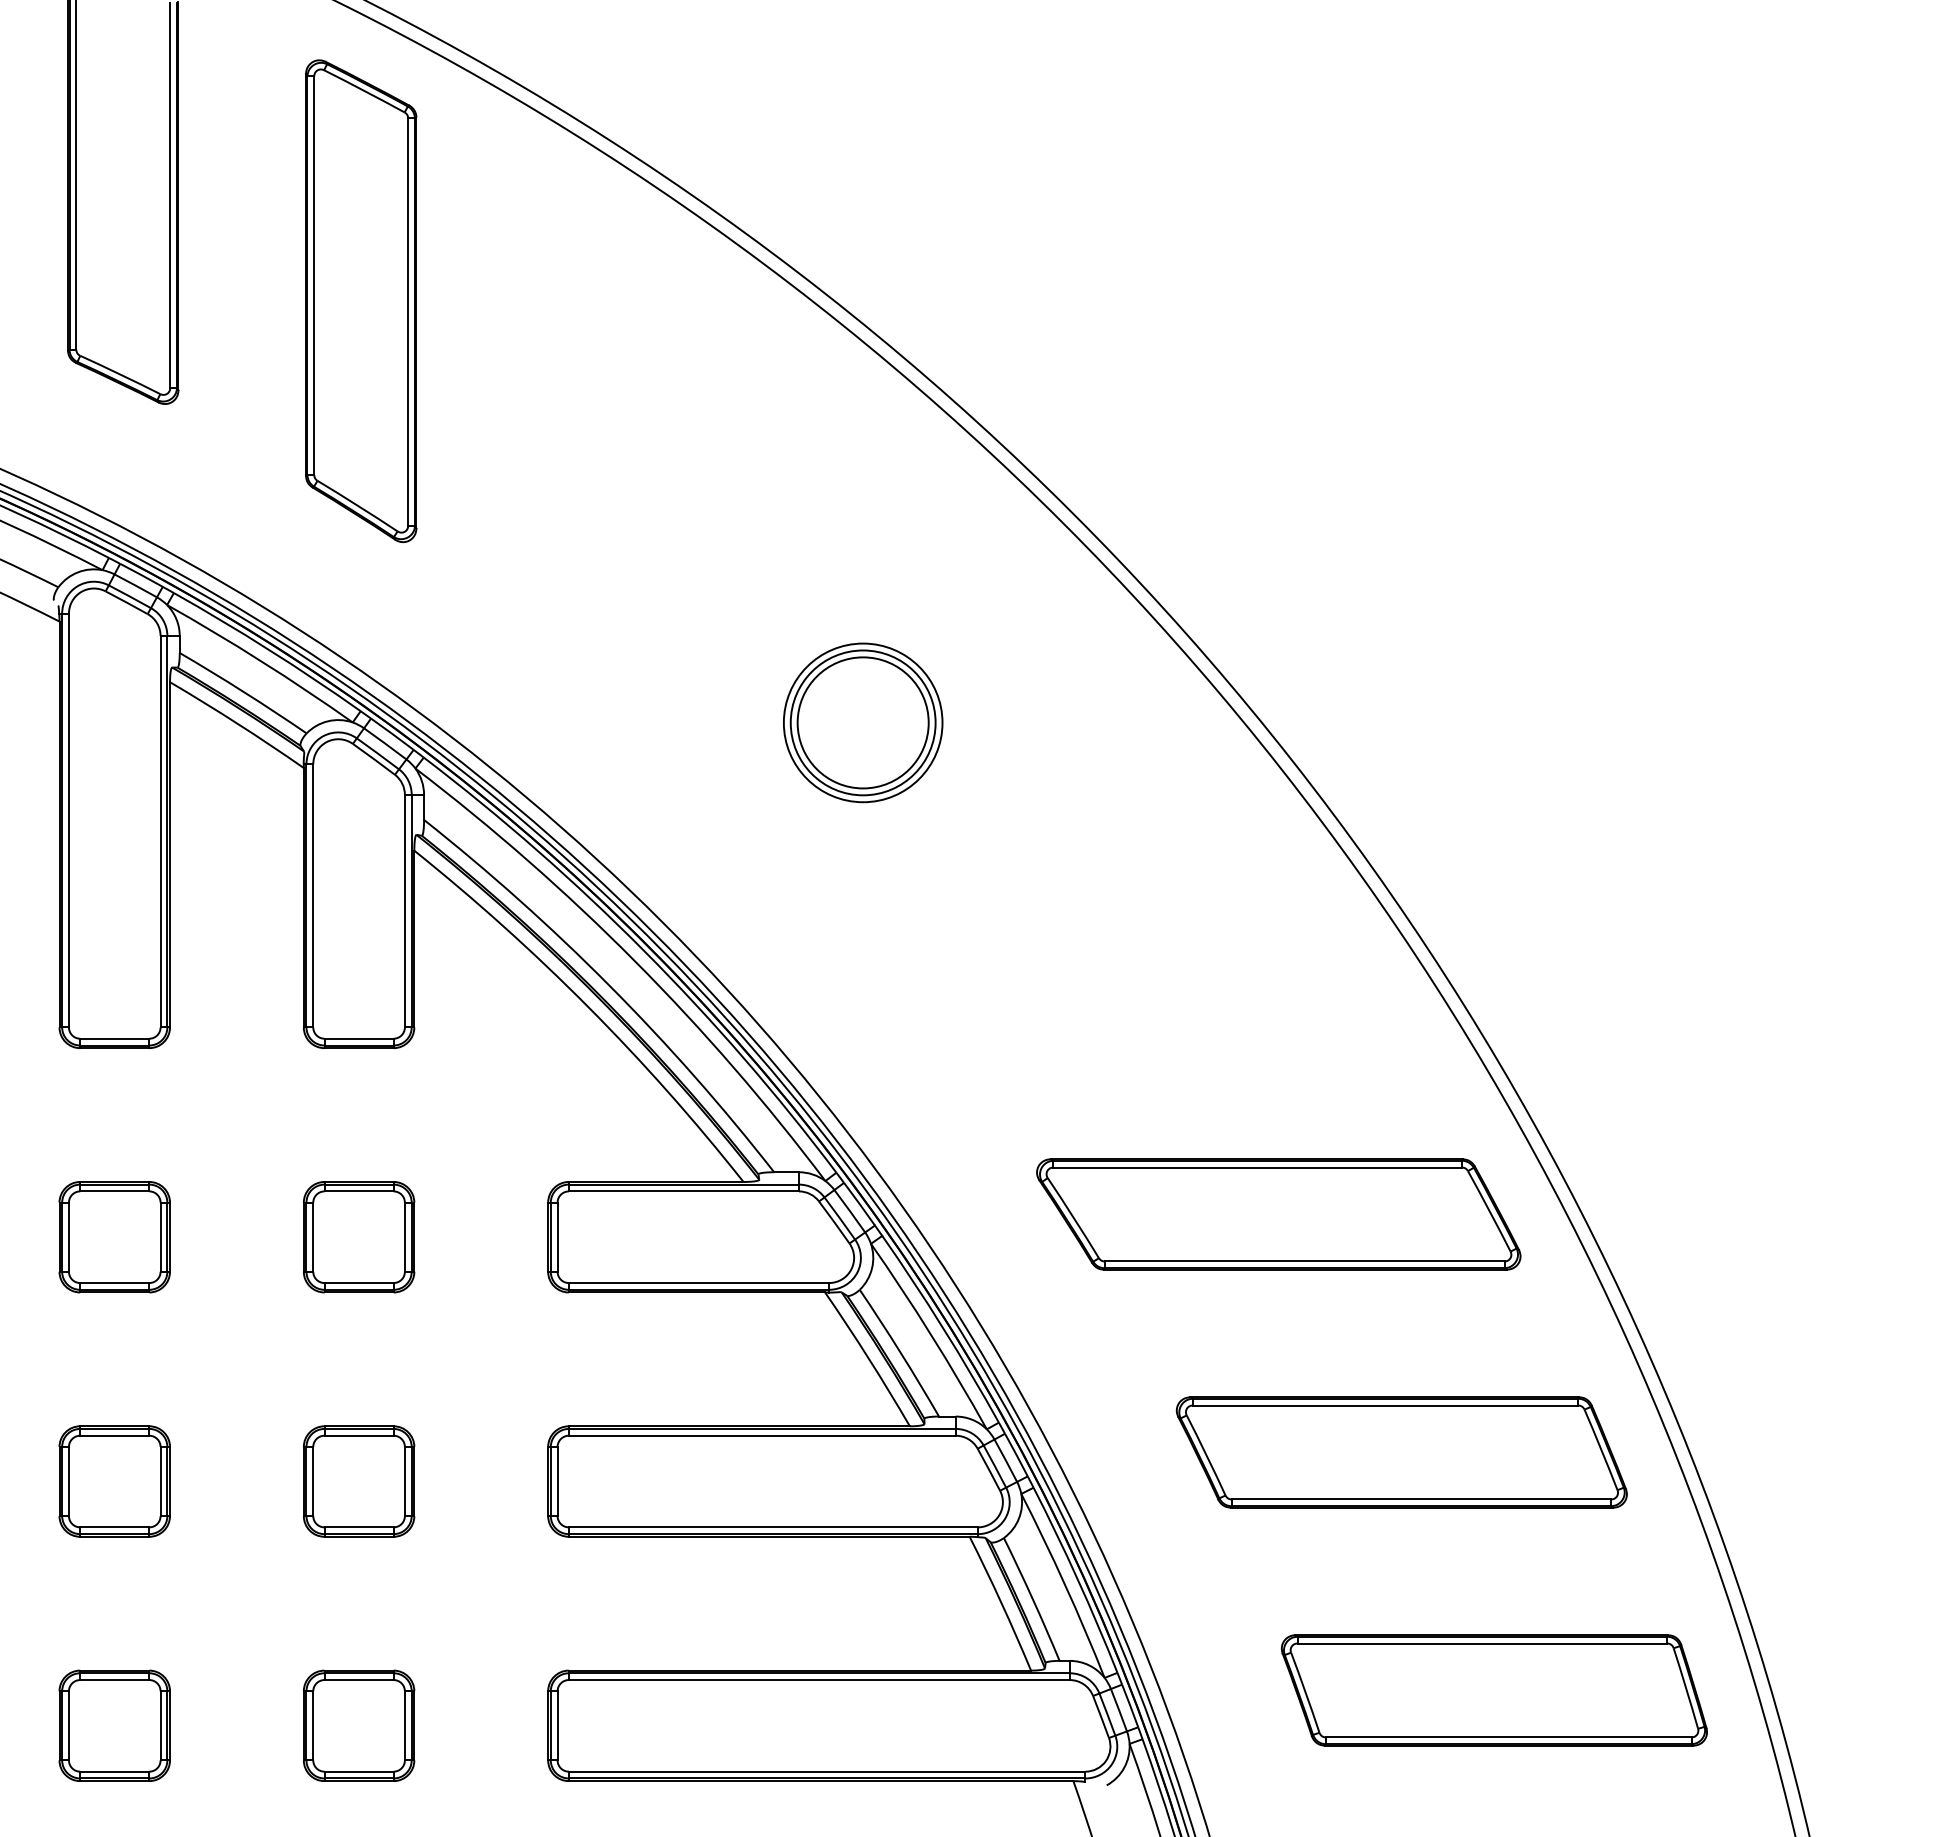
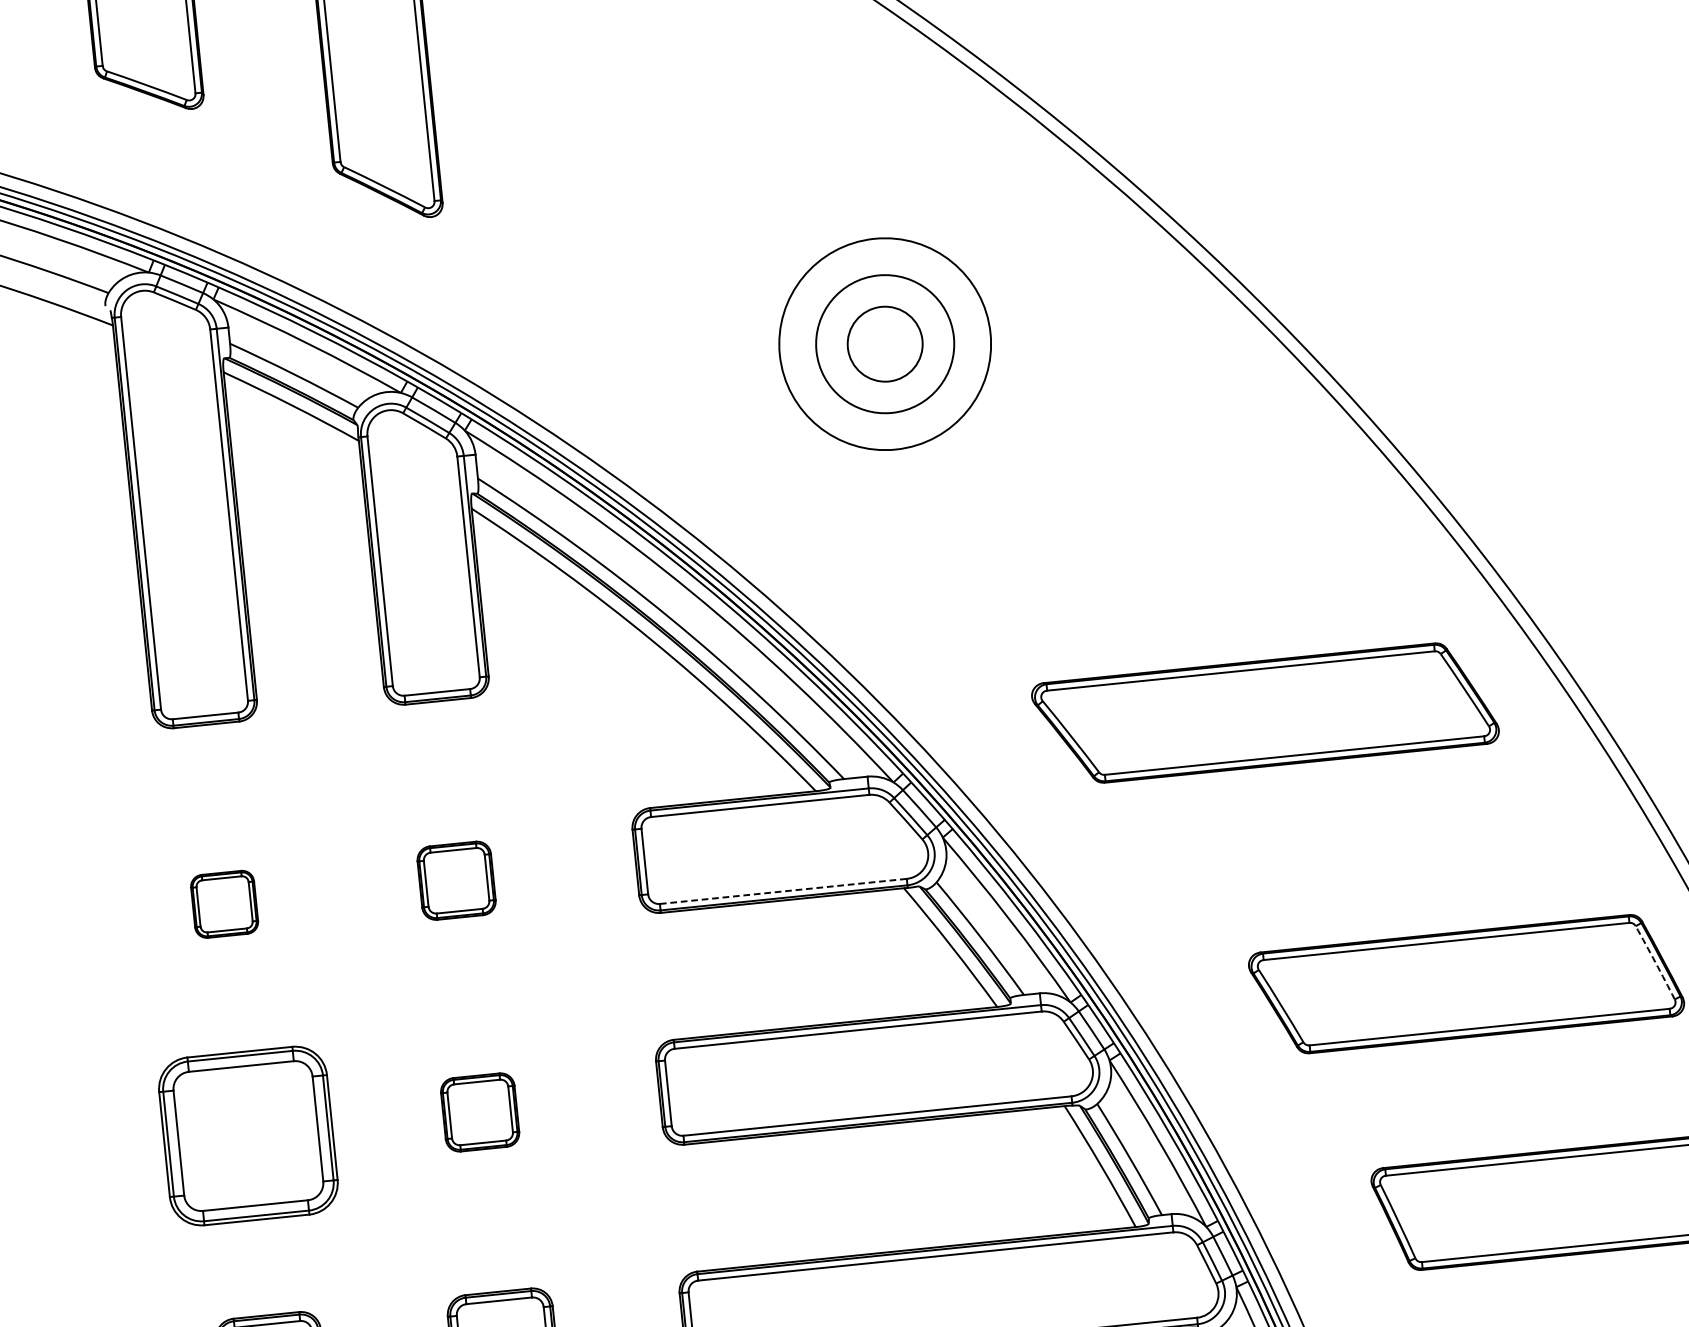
circle: (862, 722) -> (884, 343), size x0.6
circle: (862, 722) -> (884, 343), size x1.4
part: (1278, 1214) -> (1265, 713), moved
part: (114, 1237) -> (224, 904), size x0.6
part: (359, 1237) -> (456, 880), size x0.7
line: (699, 1283) -> (783, 891), solid -> dashed
arc: (1601, 1449) -> (1655, 962), solid -> dashed
part: (114, 1481) -> (248, 1136), size x1.6
part: (359, 1481) -> (480, 1112), size x0.7

